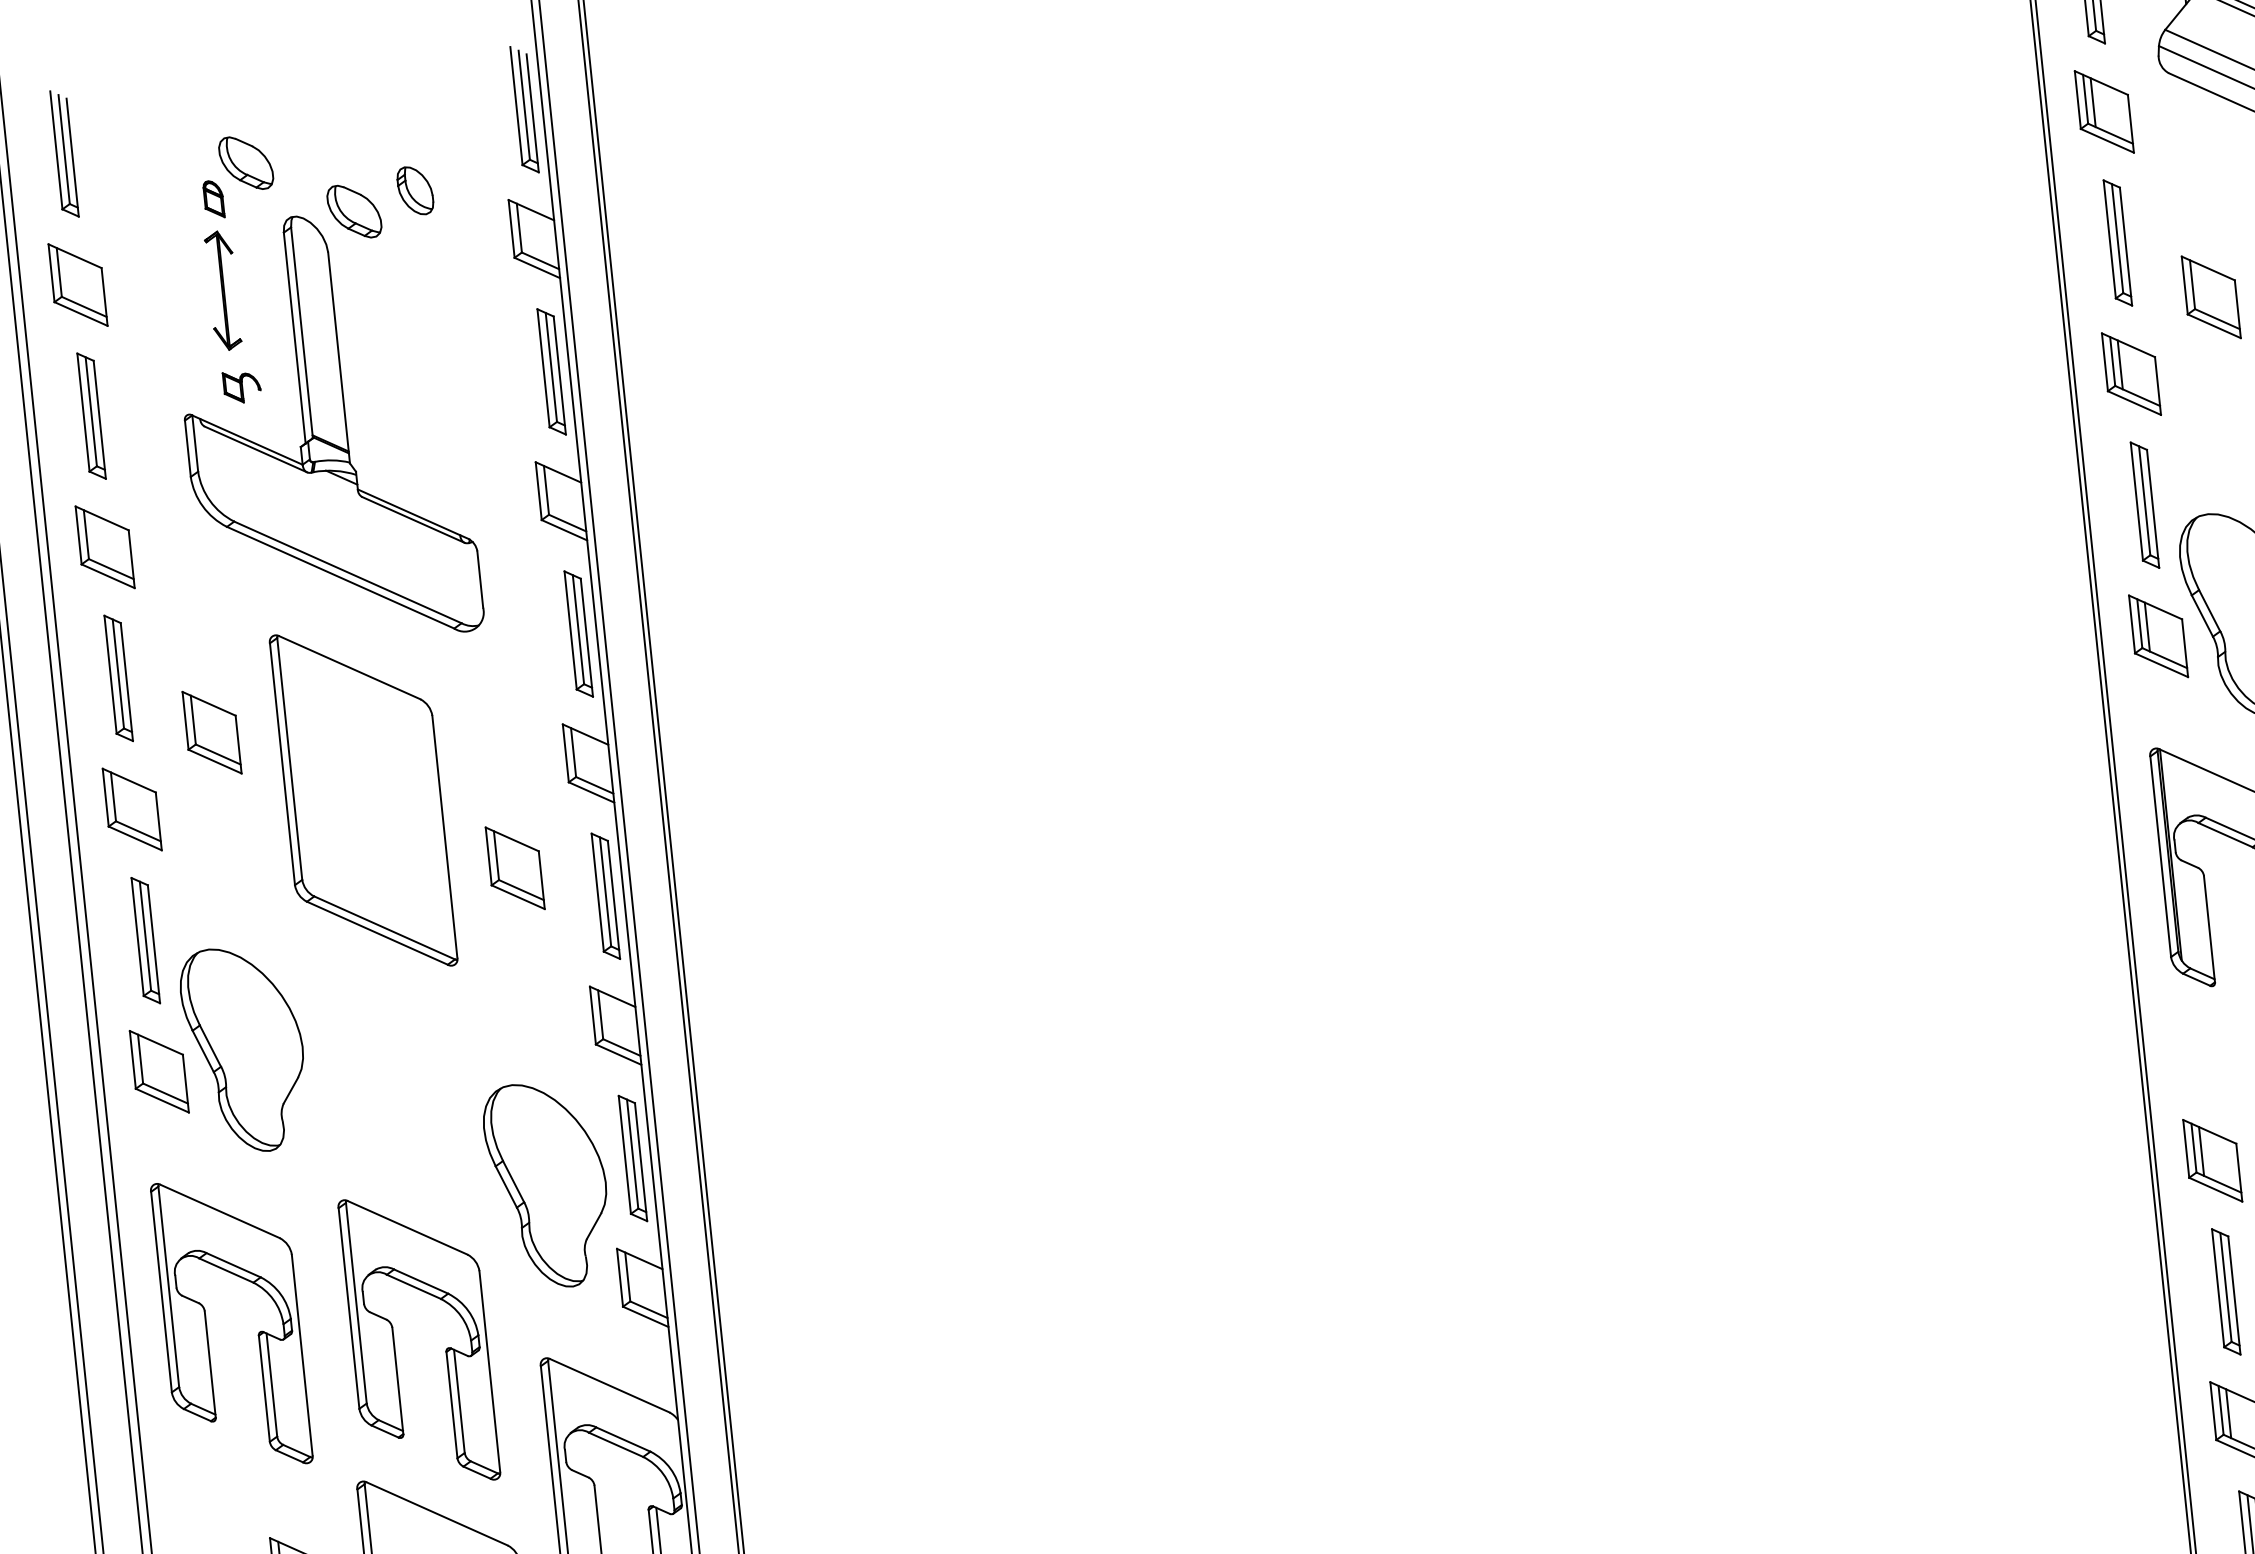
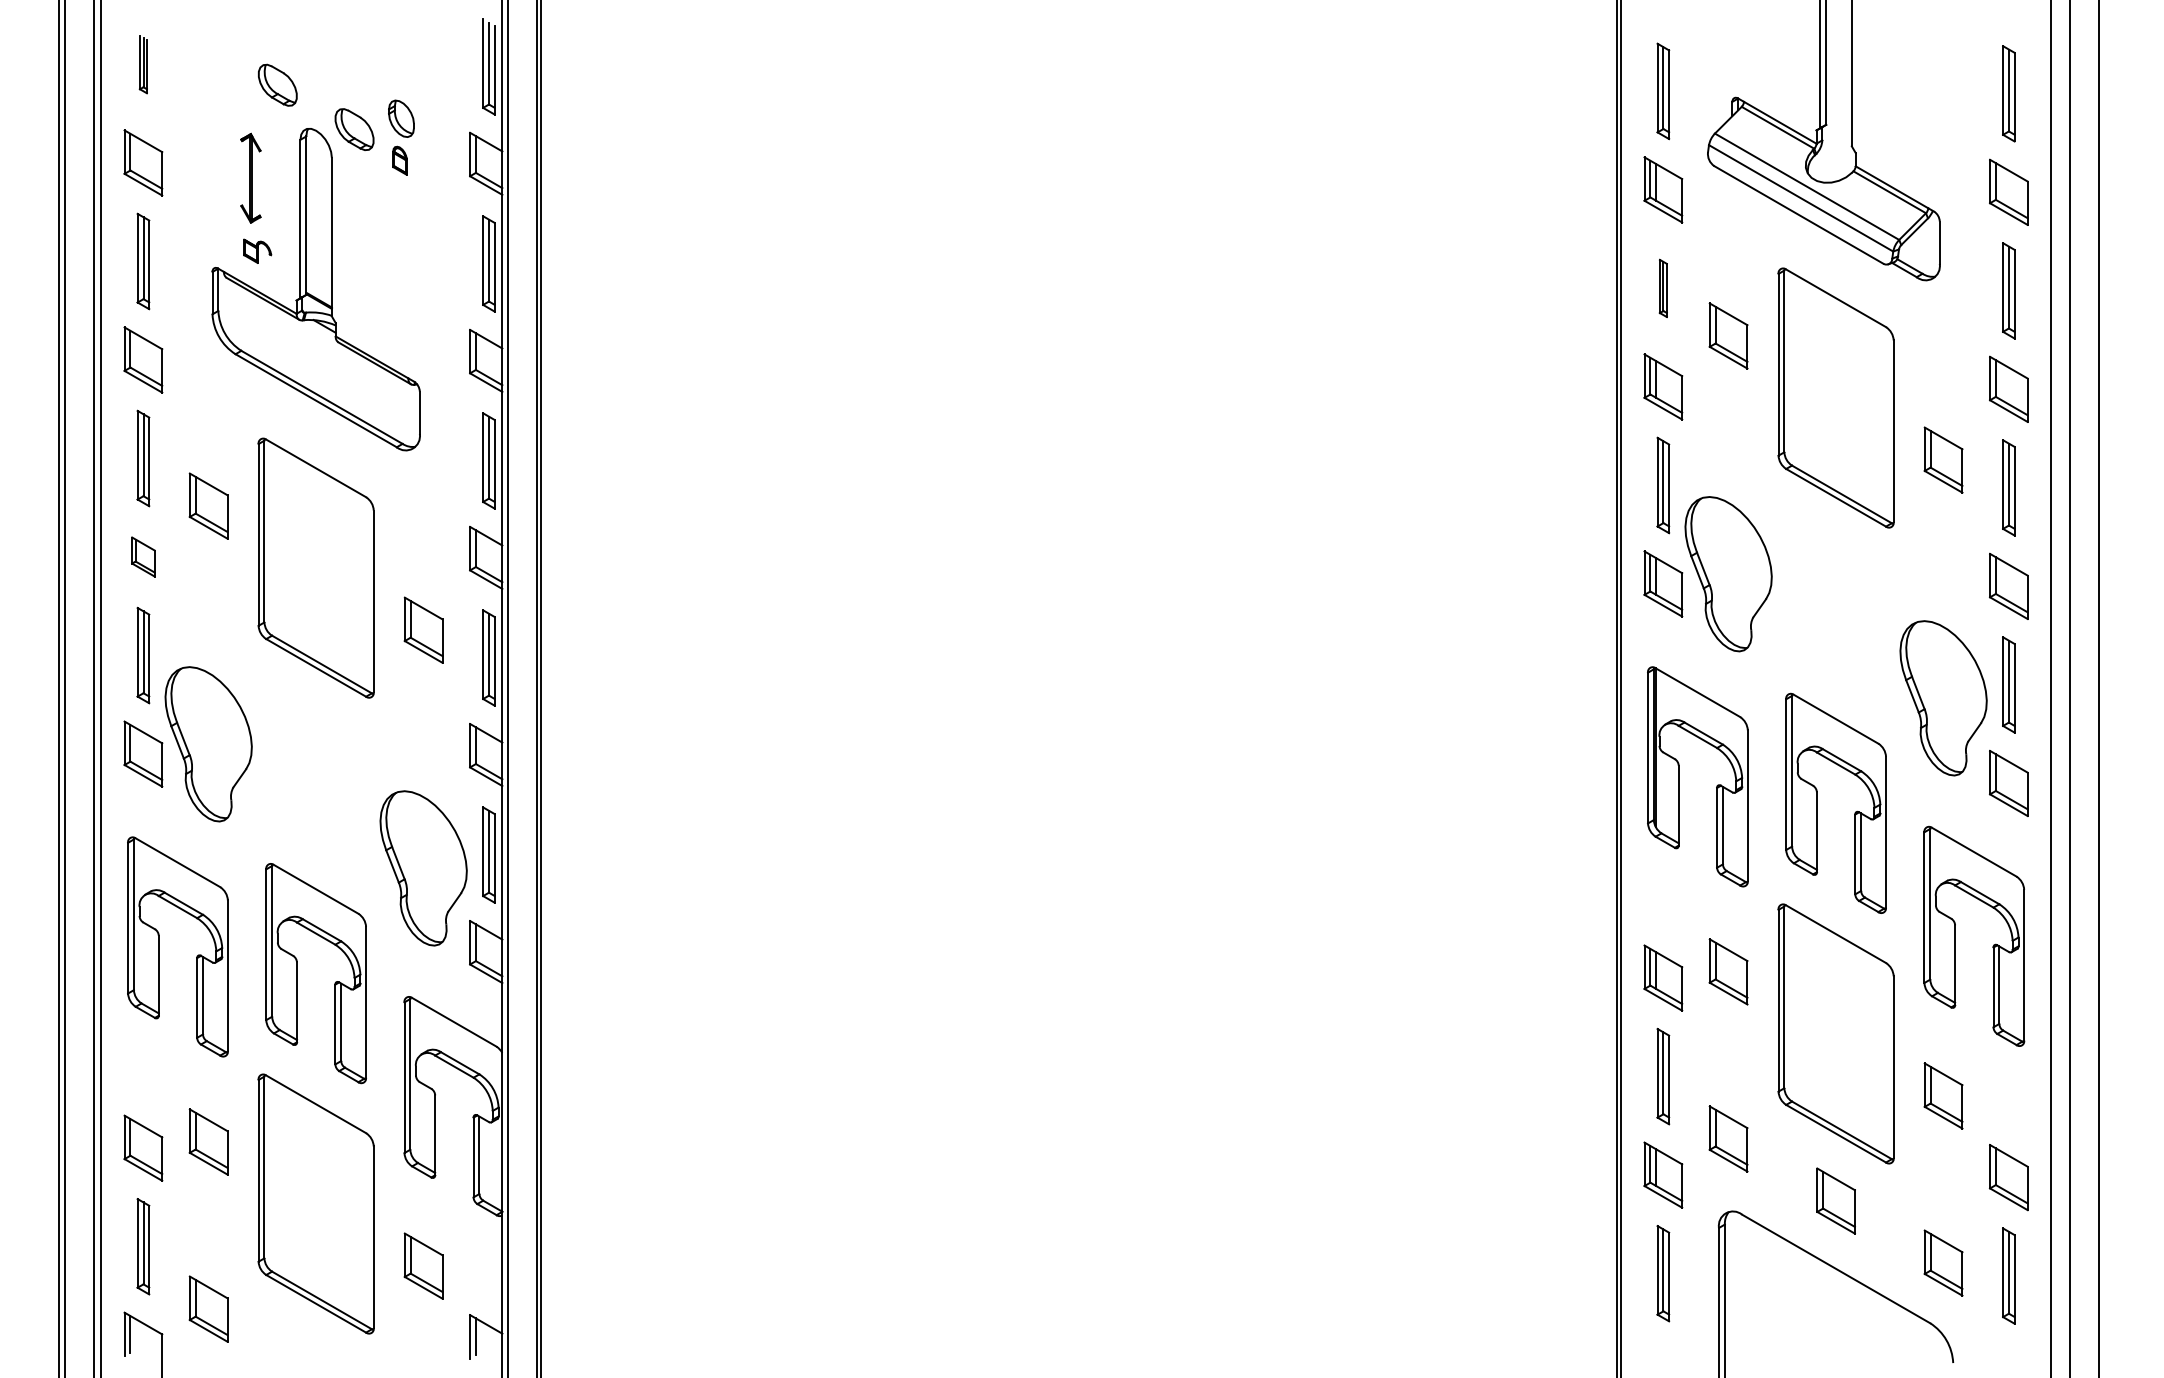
part: (64, 154) -> (143, 64), size x0.6
part: (213, 199) -> (399, 160), moved
part: (2118, 243) -> (1663, 288), size x0.6
part: (132, 808) -> (143, 556), size x0.6

